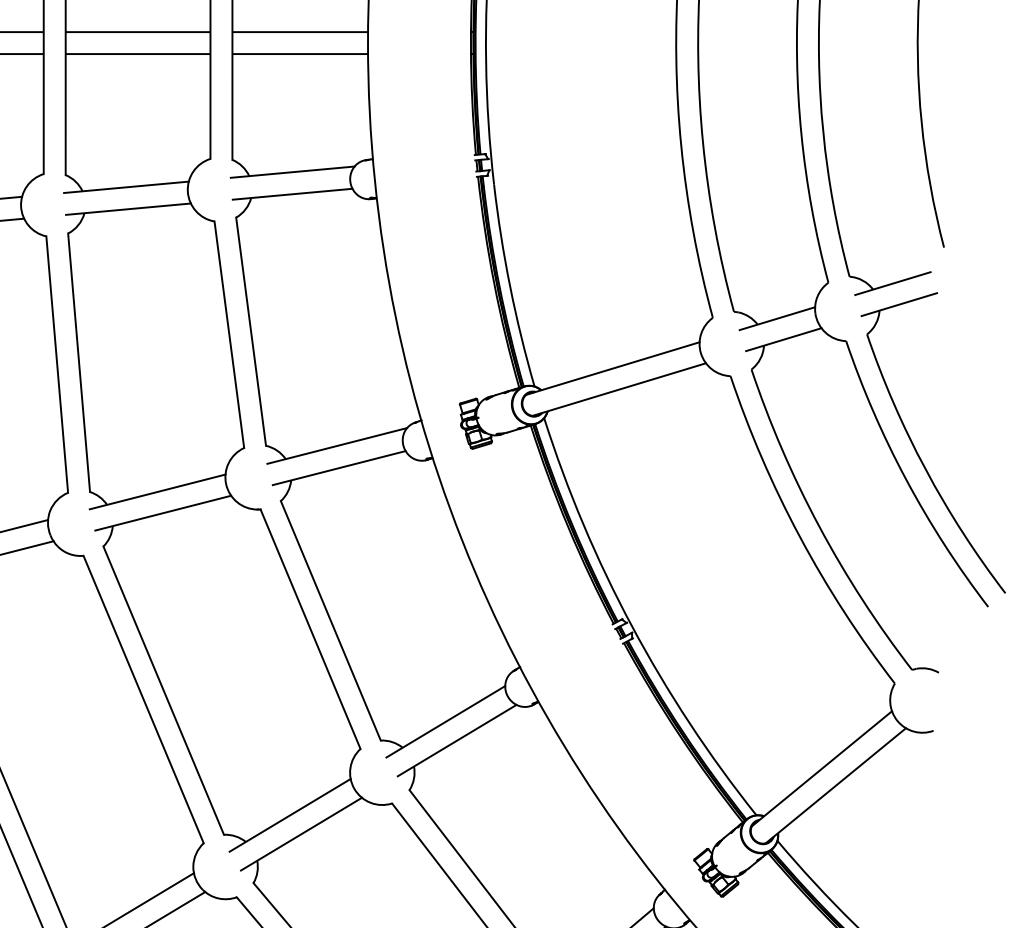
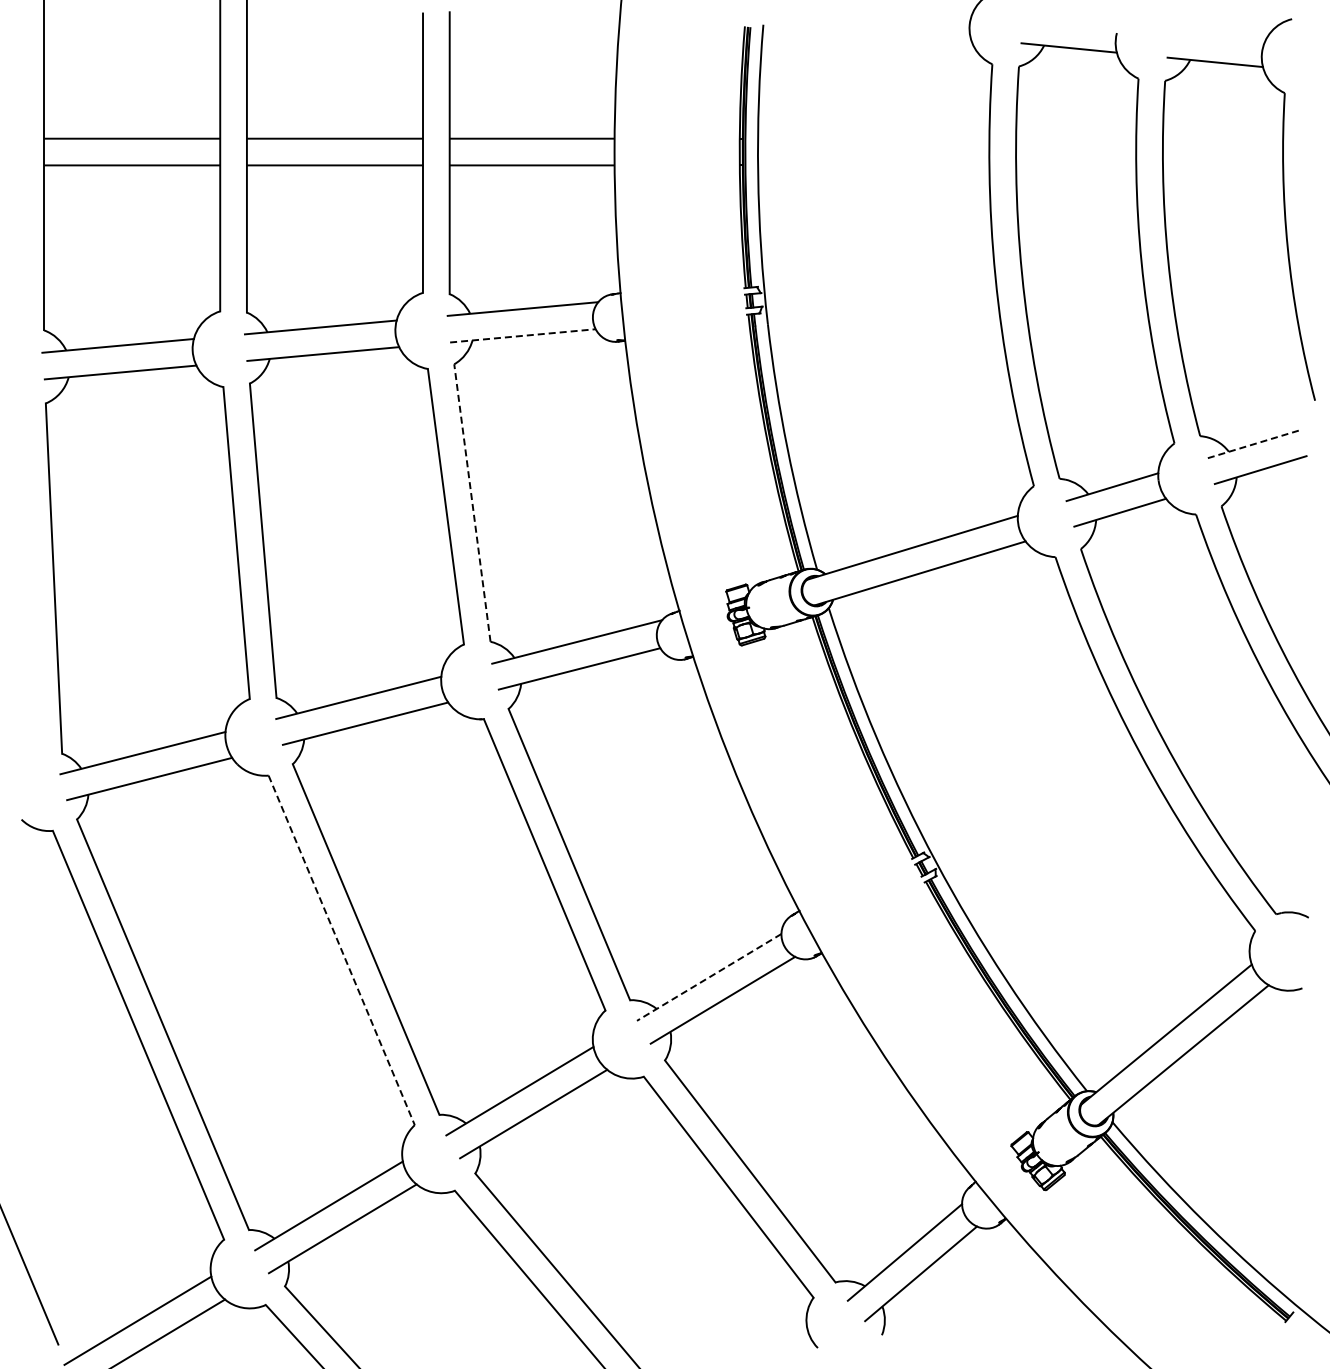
line: (293, 193) -> (523, 335), solid -> dashed
line: (892, 283) -> (1252, 444), solid -> dashed
line: (251, 332) -> (472, 503), solid -> dashed
line: (143, 699) -> (341, 950), solid -> dashed
line: (445, 721) -> (708, 977), solid -> dashed

